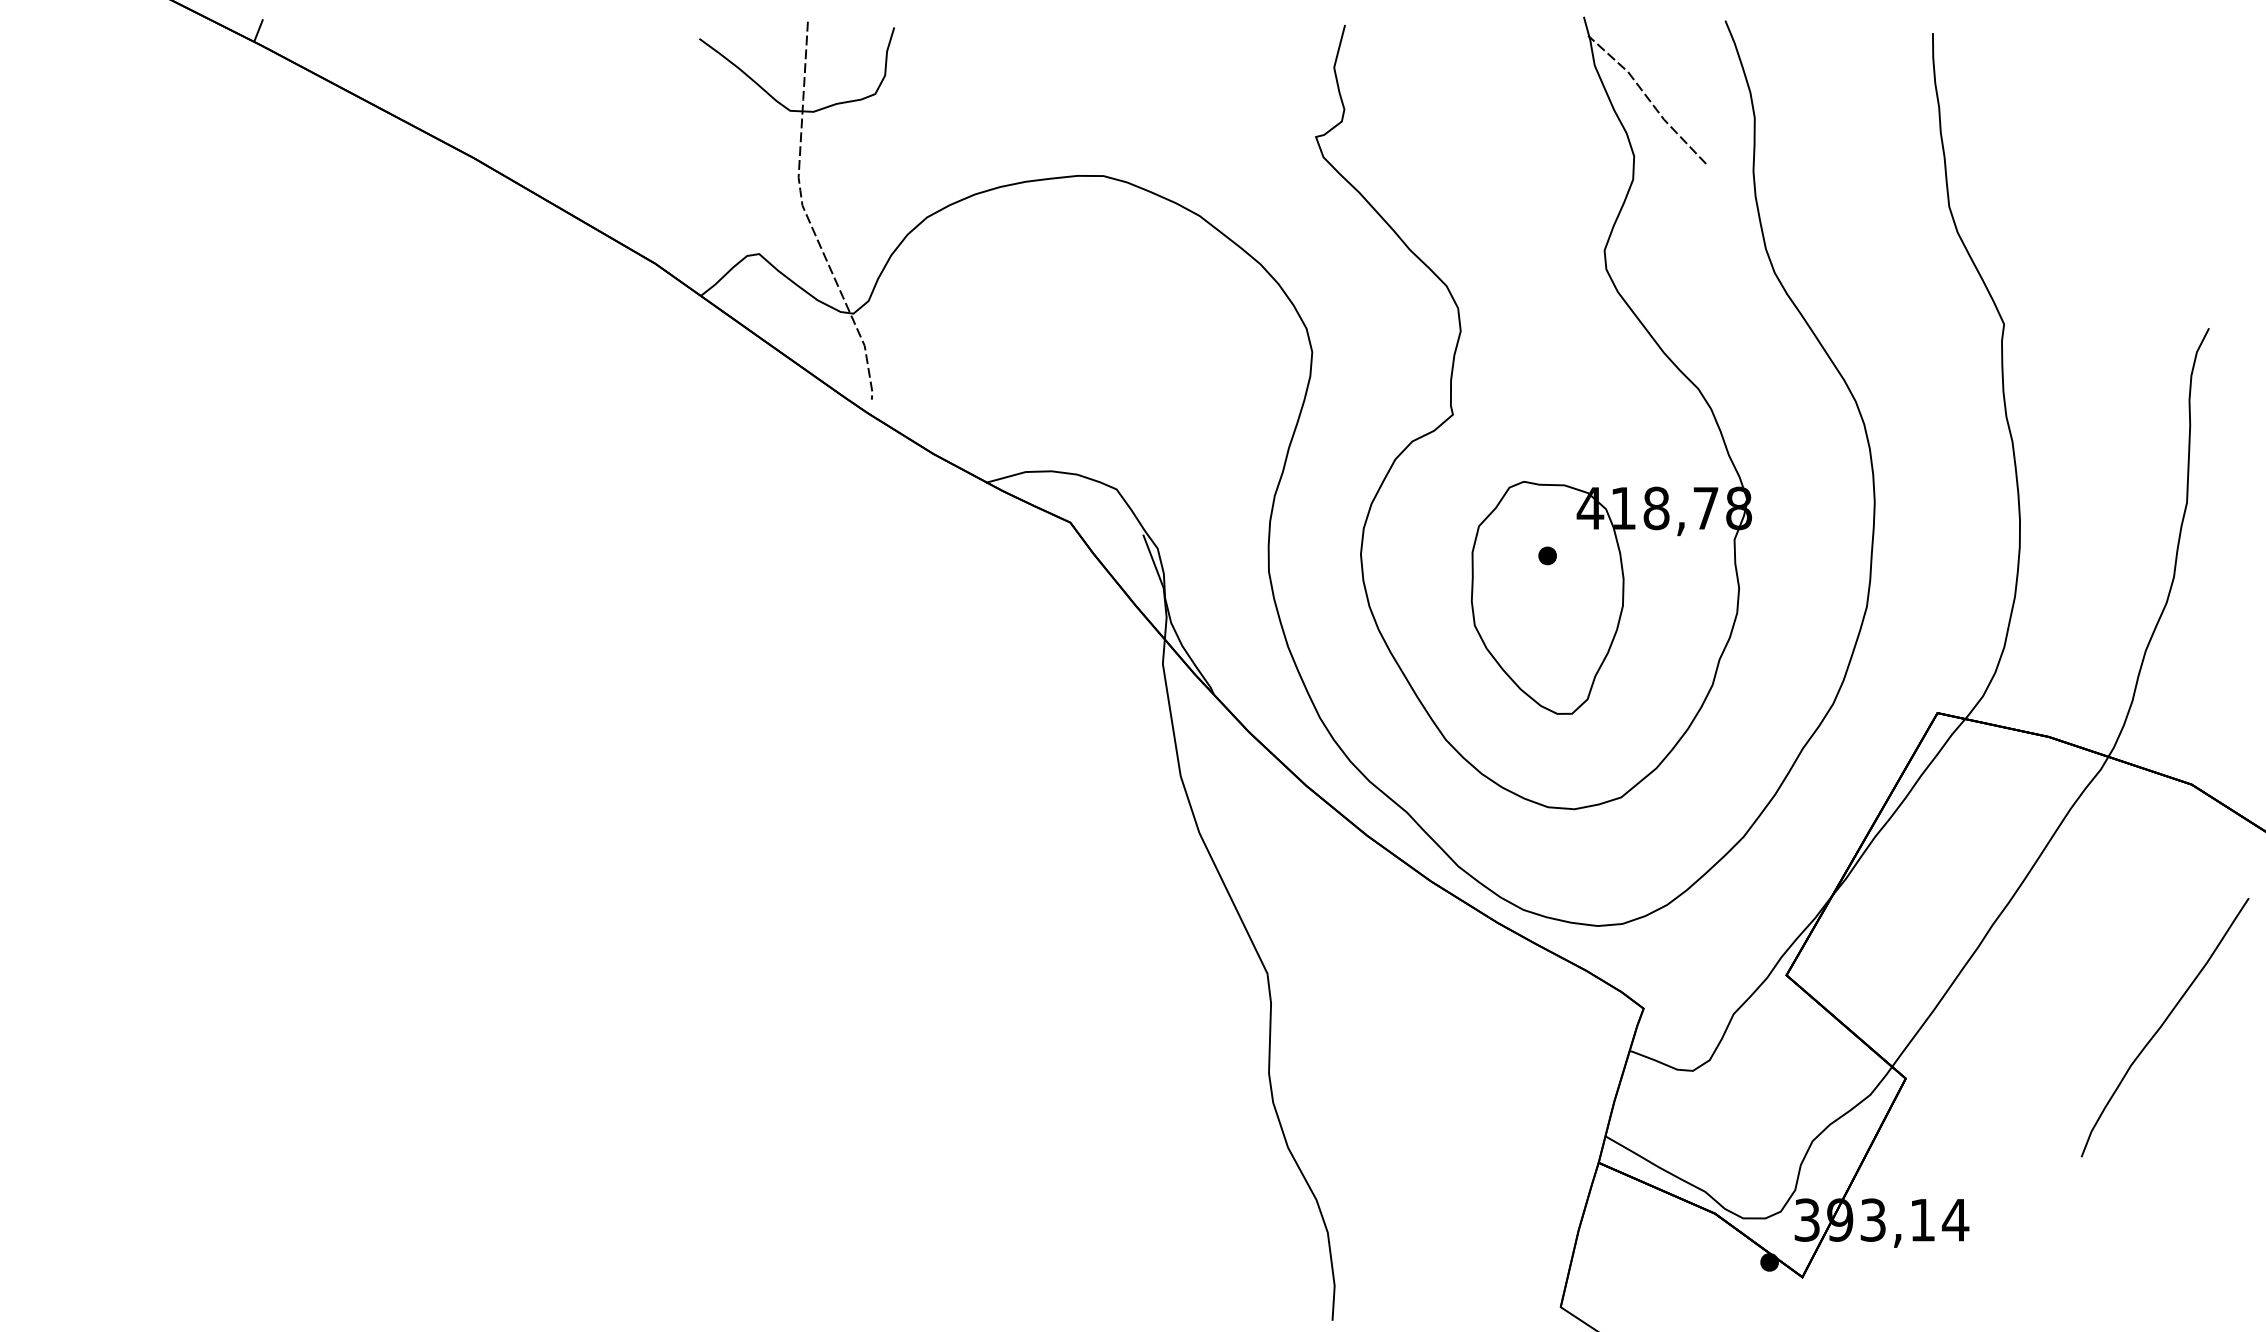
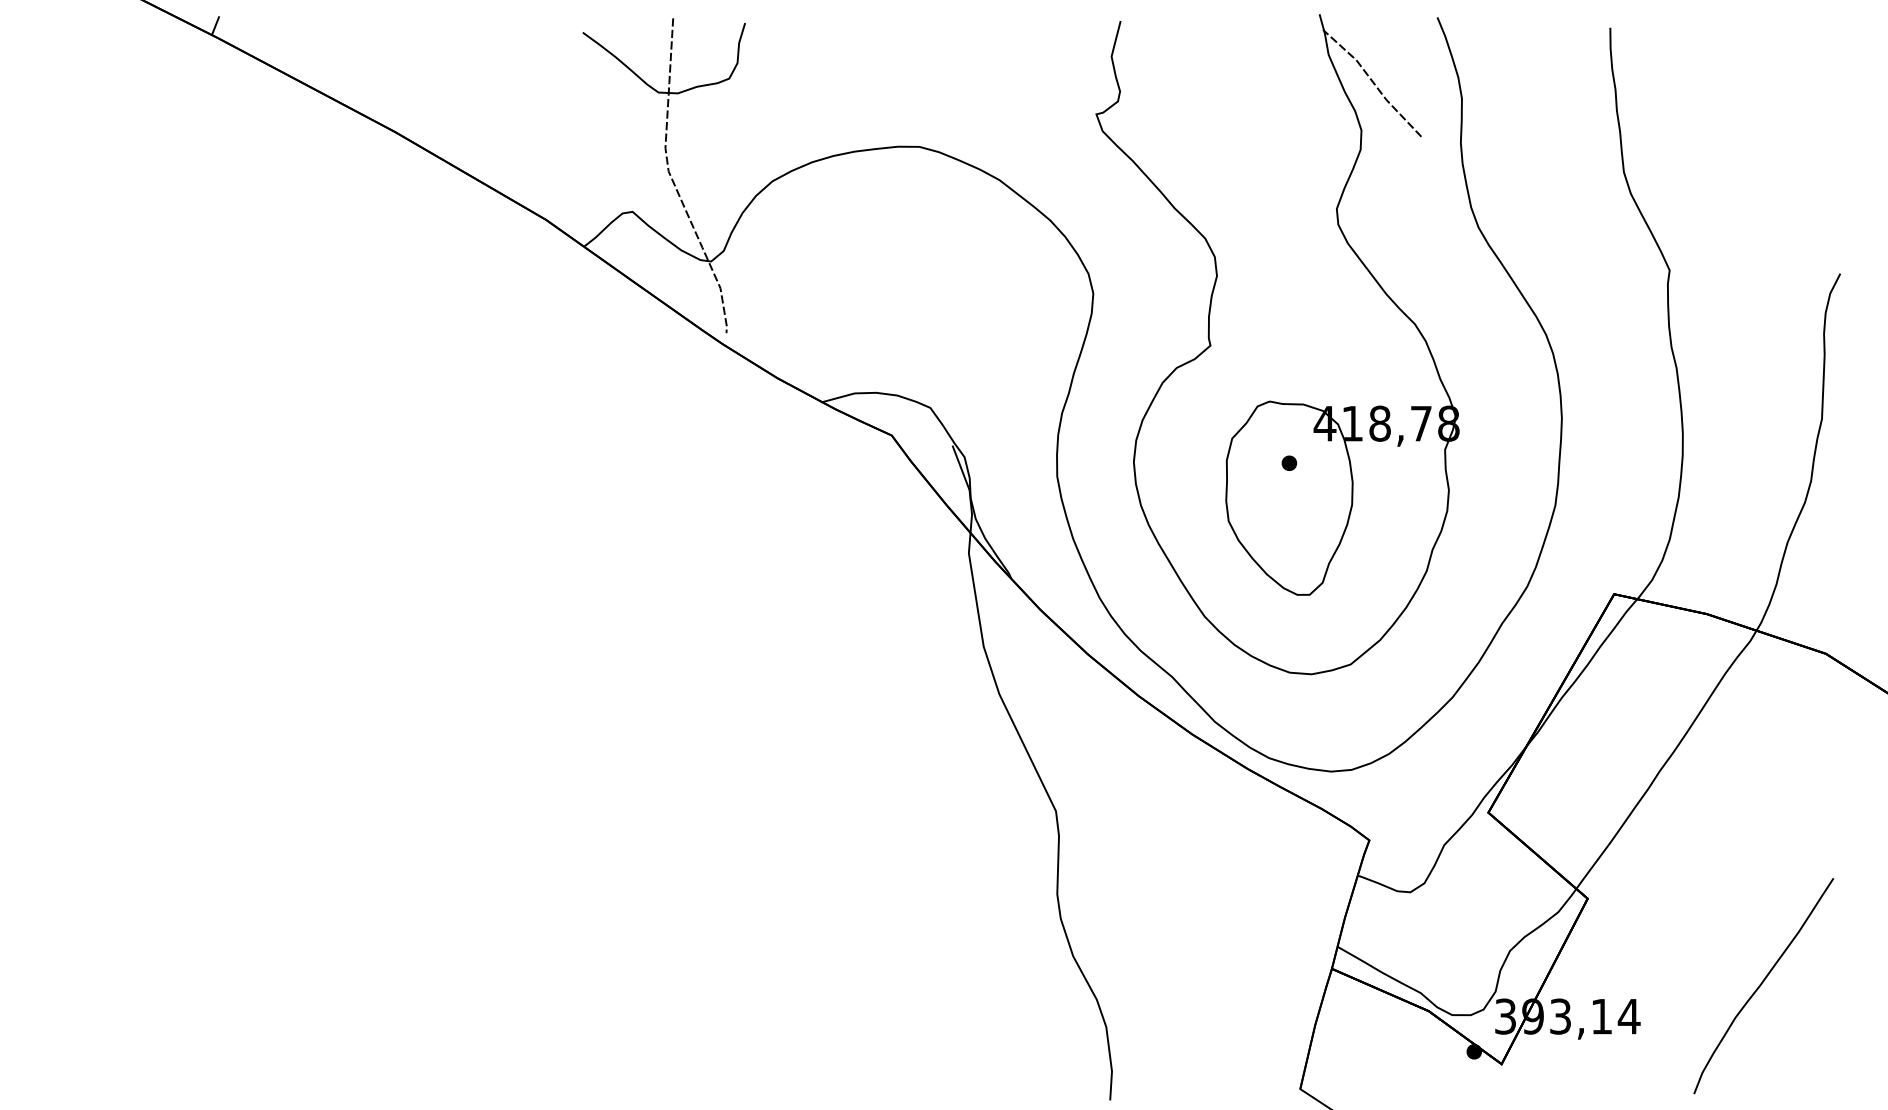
curve: (2162, 1026) -> (1761, 985), moved

